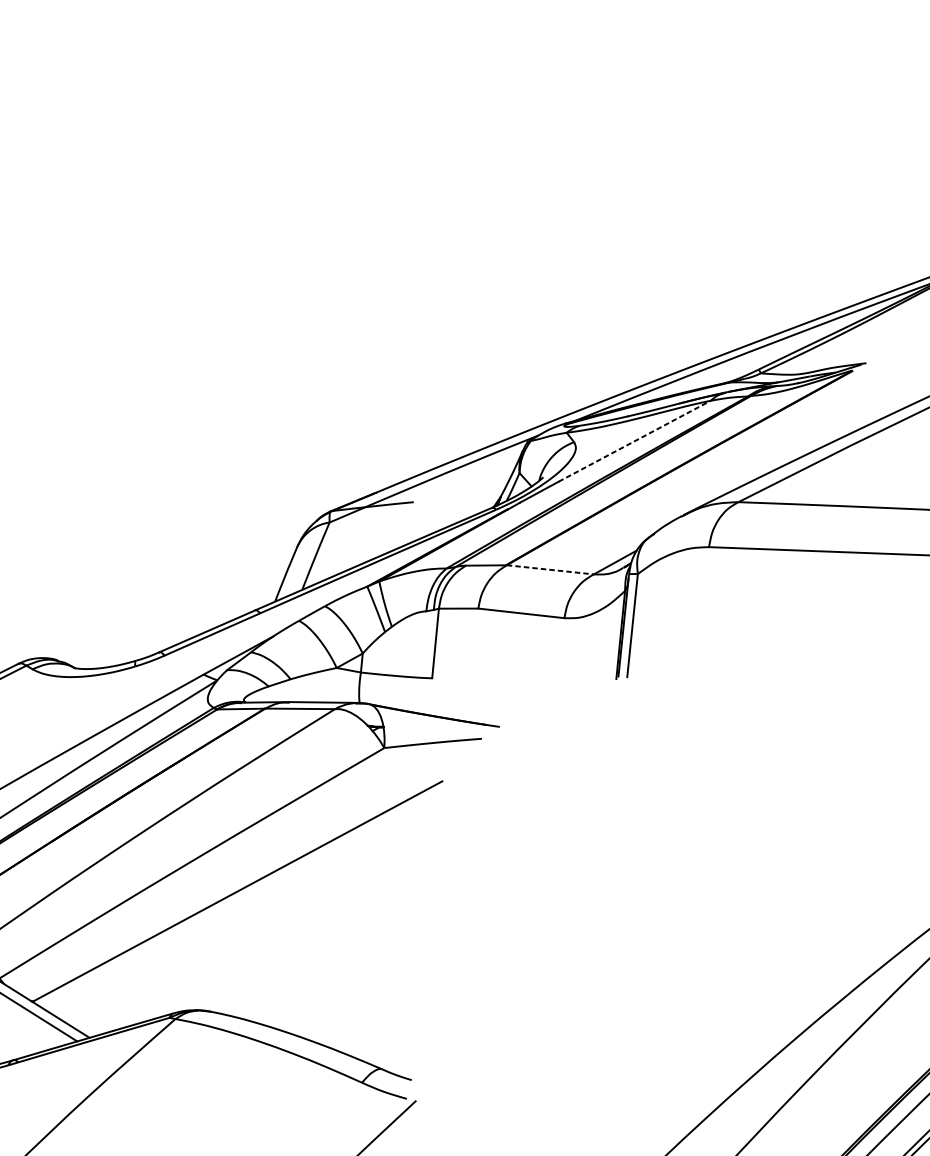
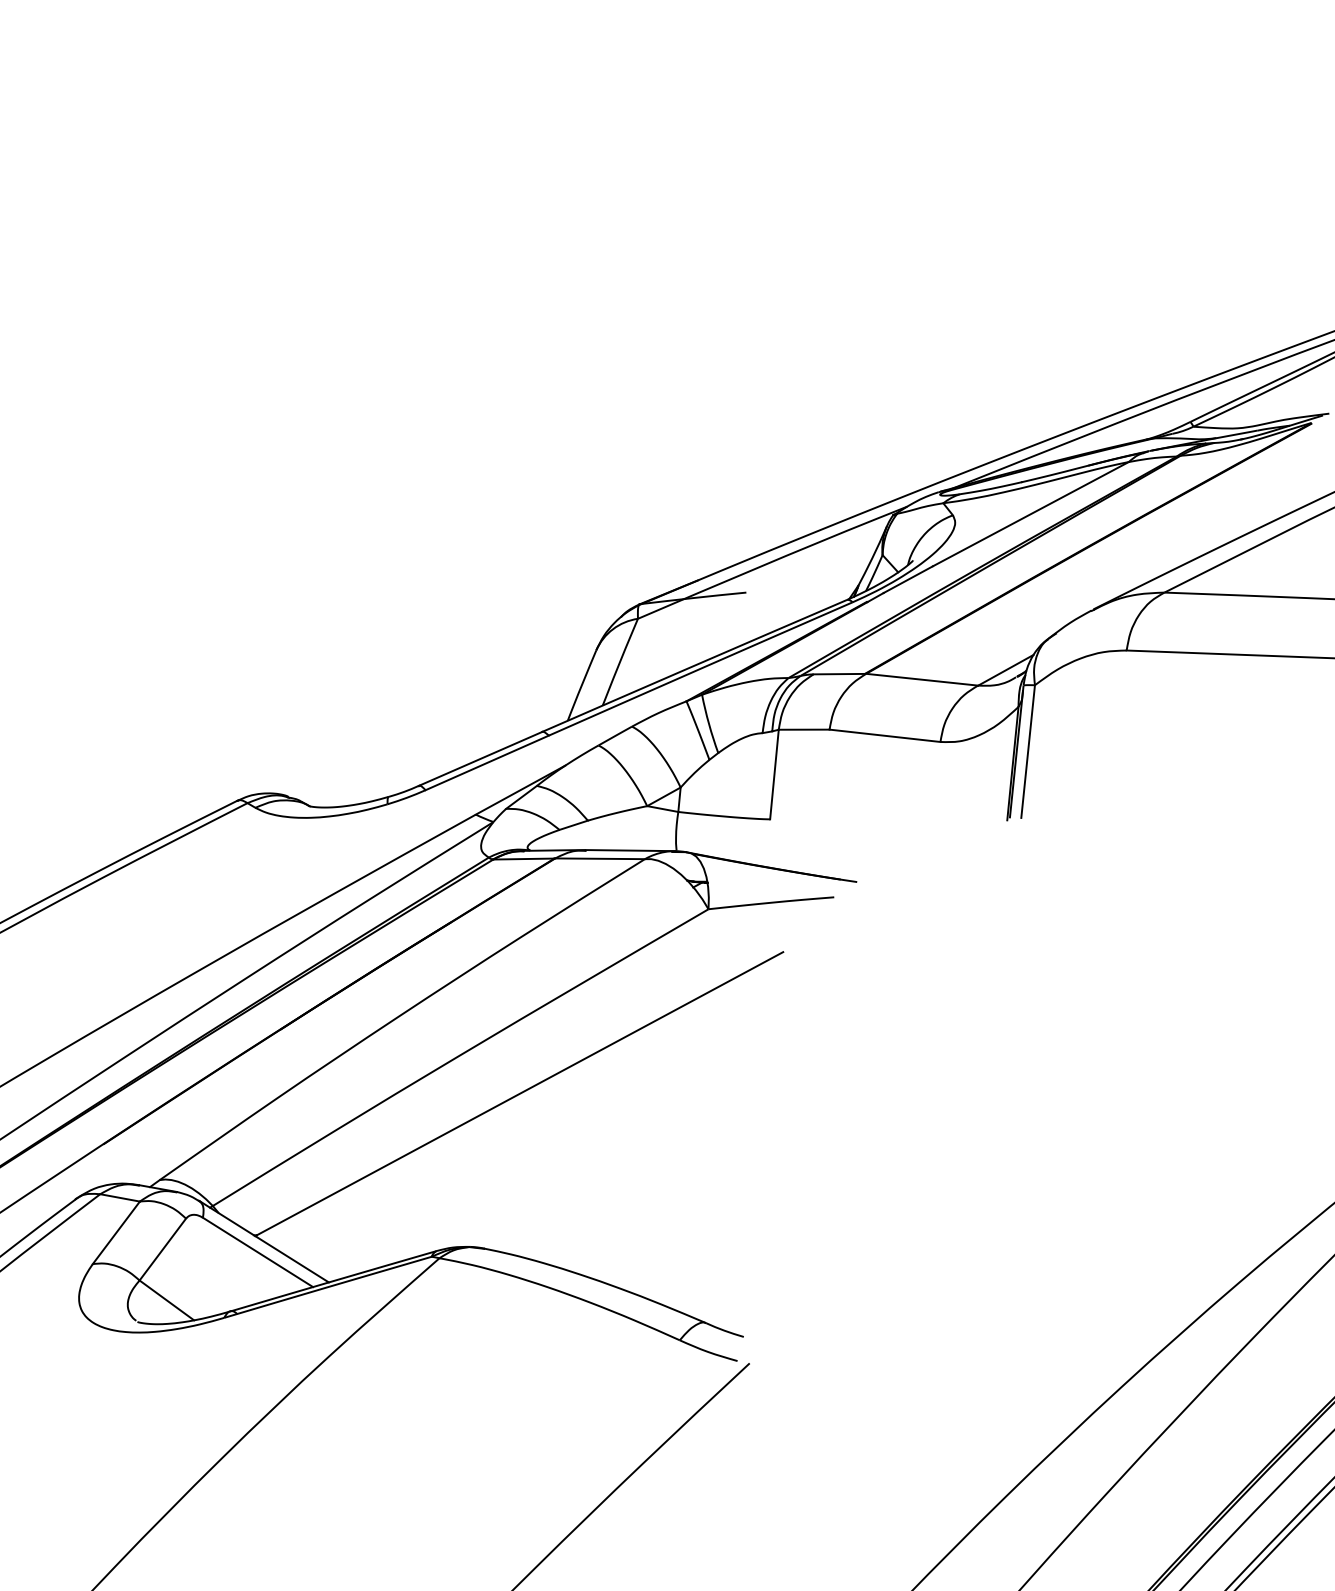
line: (634, 441) -> (1030, 514), dashed -> solid
line: (550, 569) -> (922, 679), dashed -> solid

